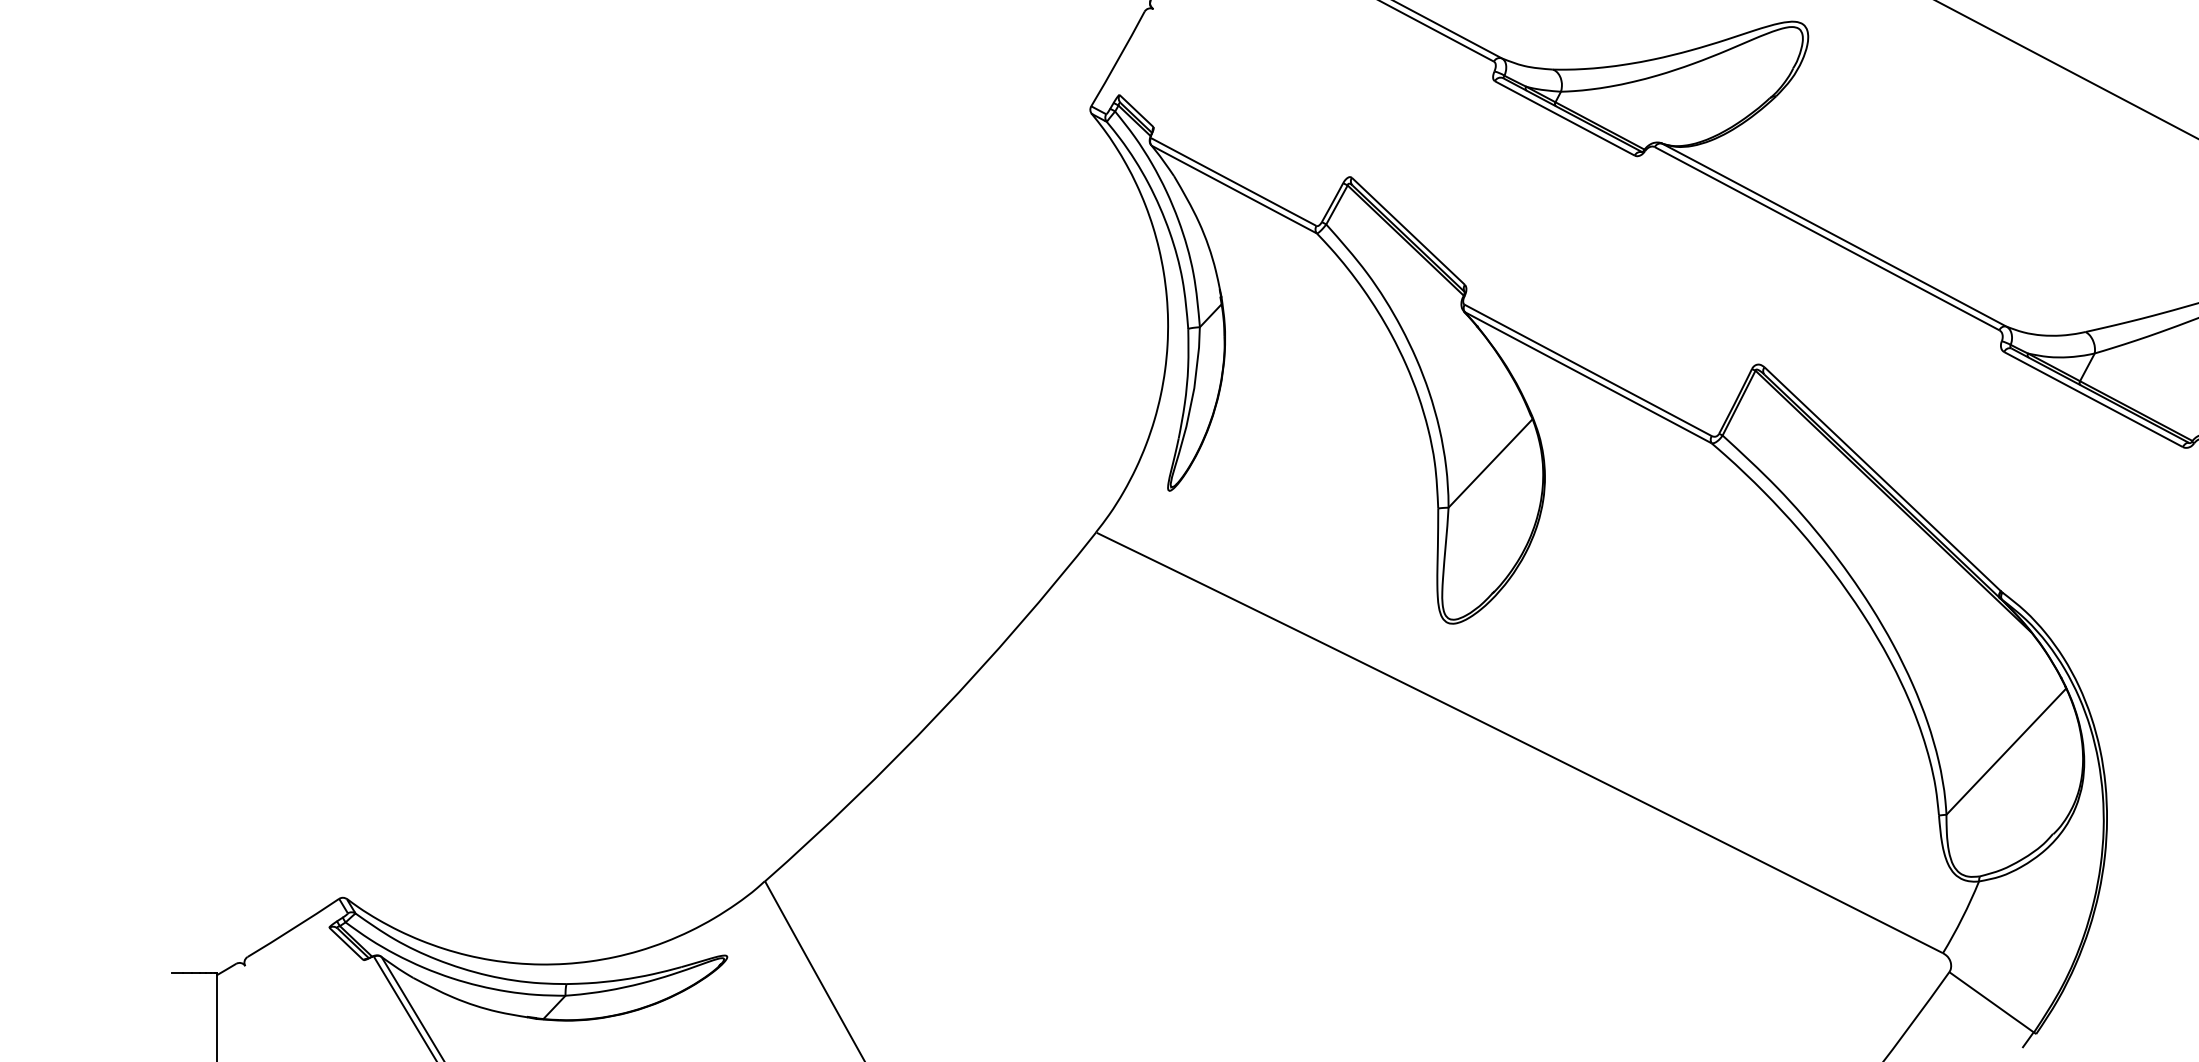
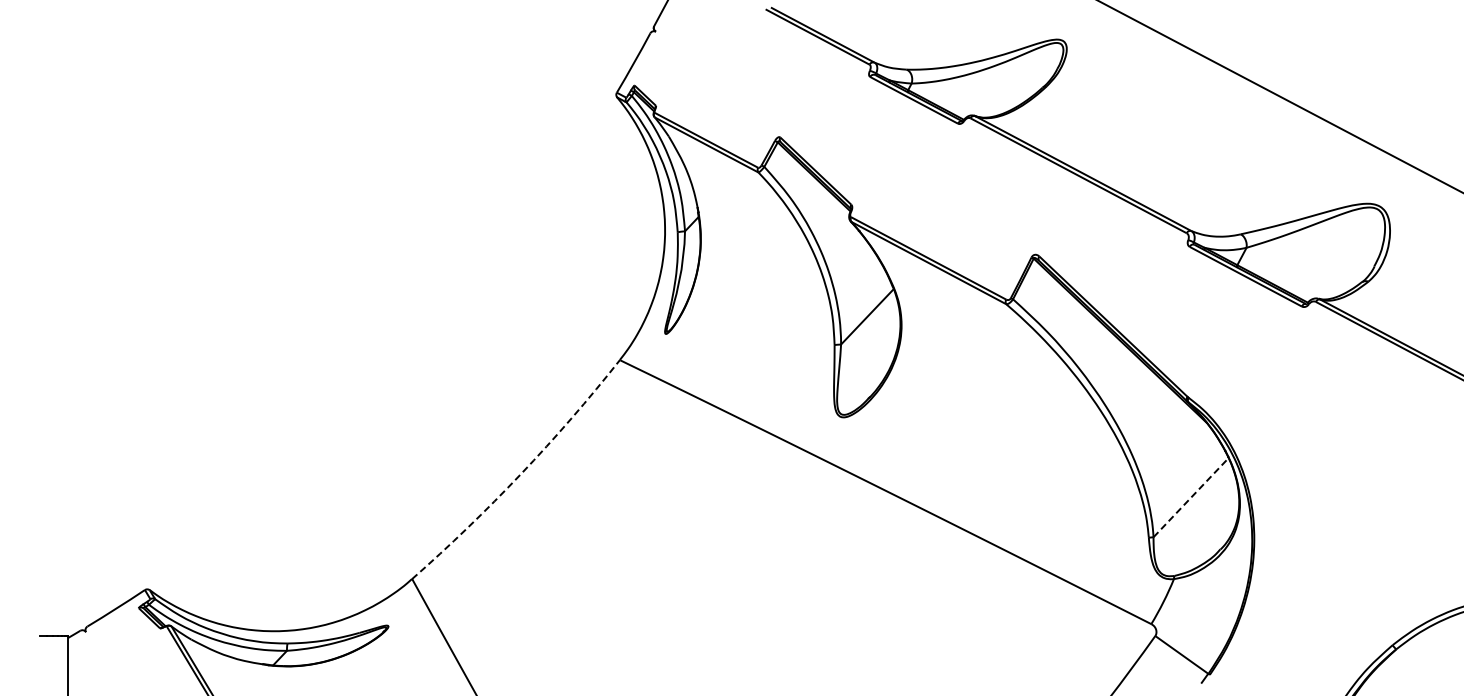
arc: (937, 714) -> (520, 474), solid -> dashed
line: (2006, 751) -> (1191, 497), solid -> dashed

